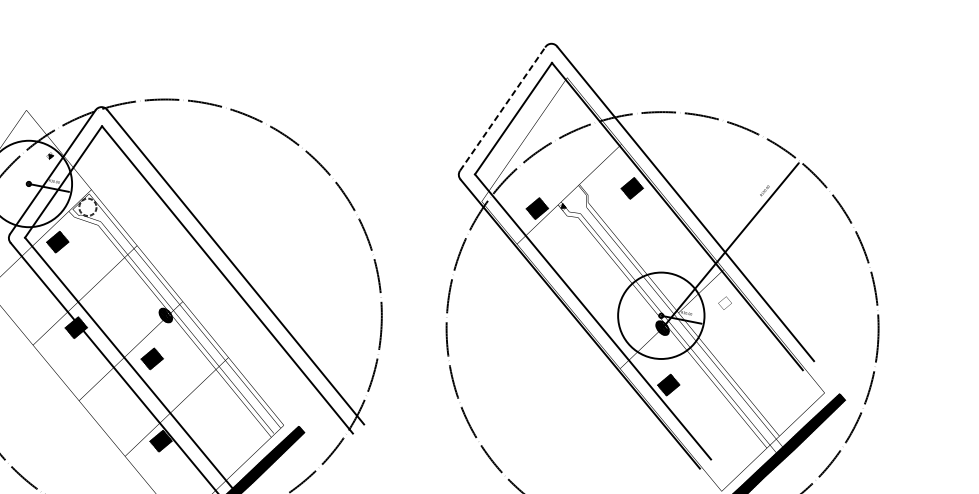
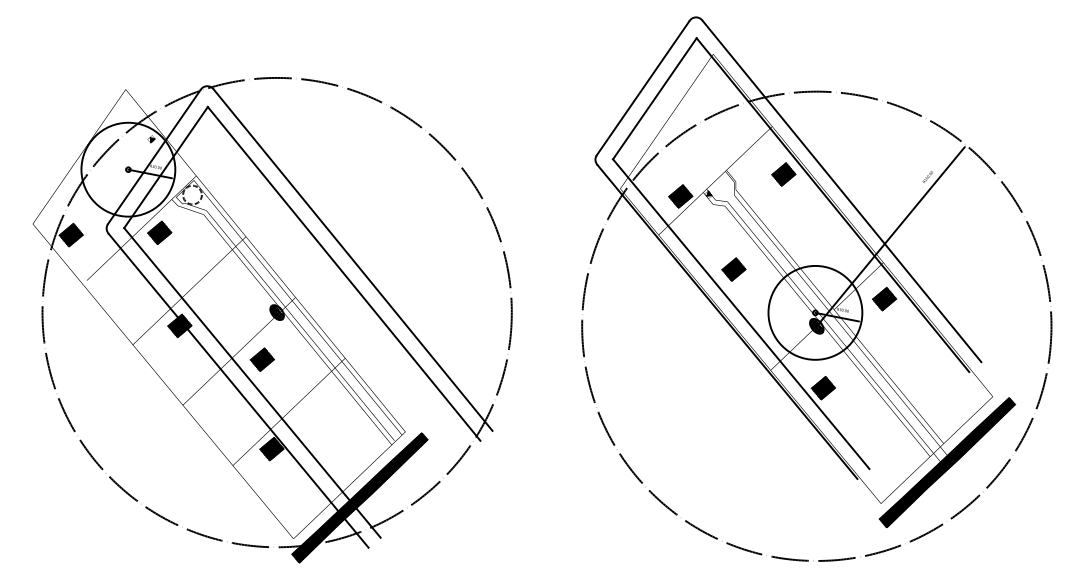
line: (503, 108) -> (643, 87), dashed -> solid
part: (585, 275) -> (733, 269), added
part: (724, 303) -> (884, 299), size x1.67

